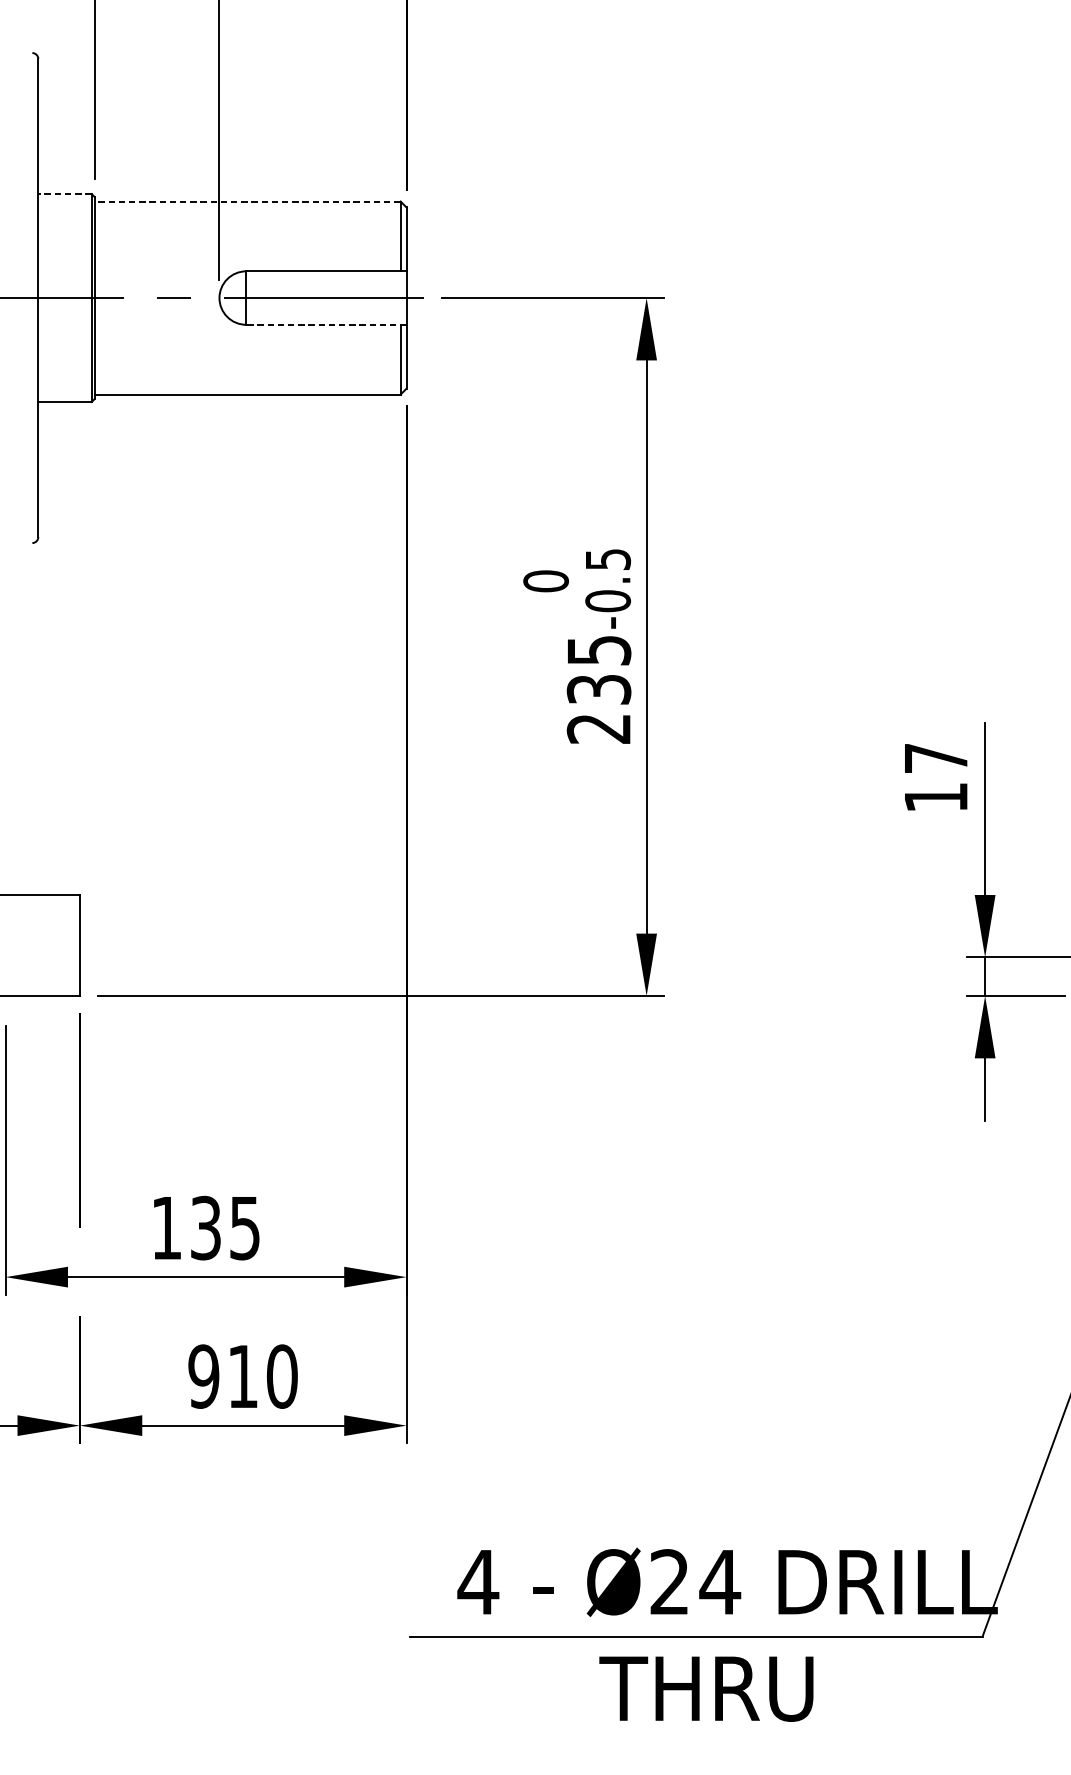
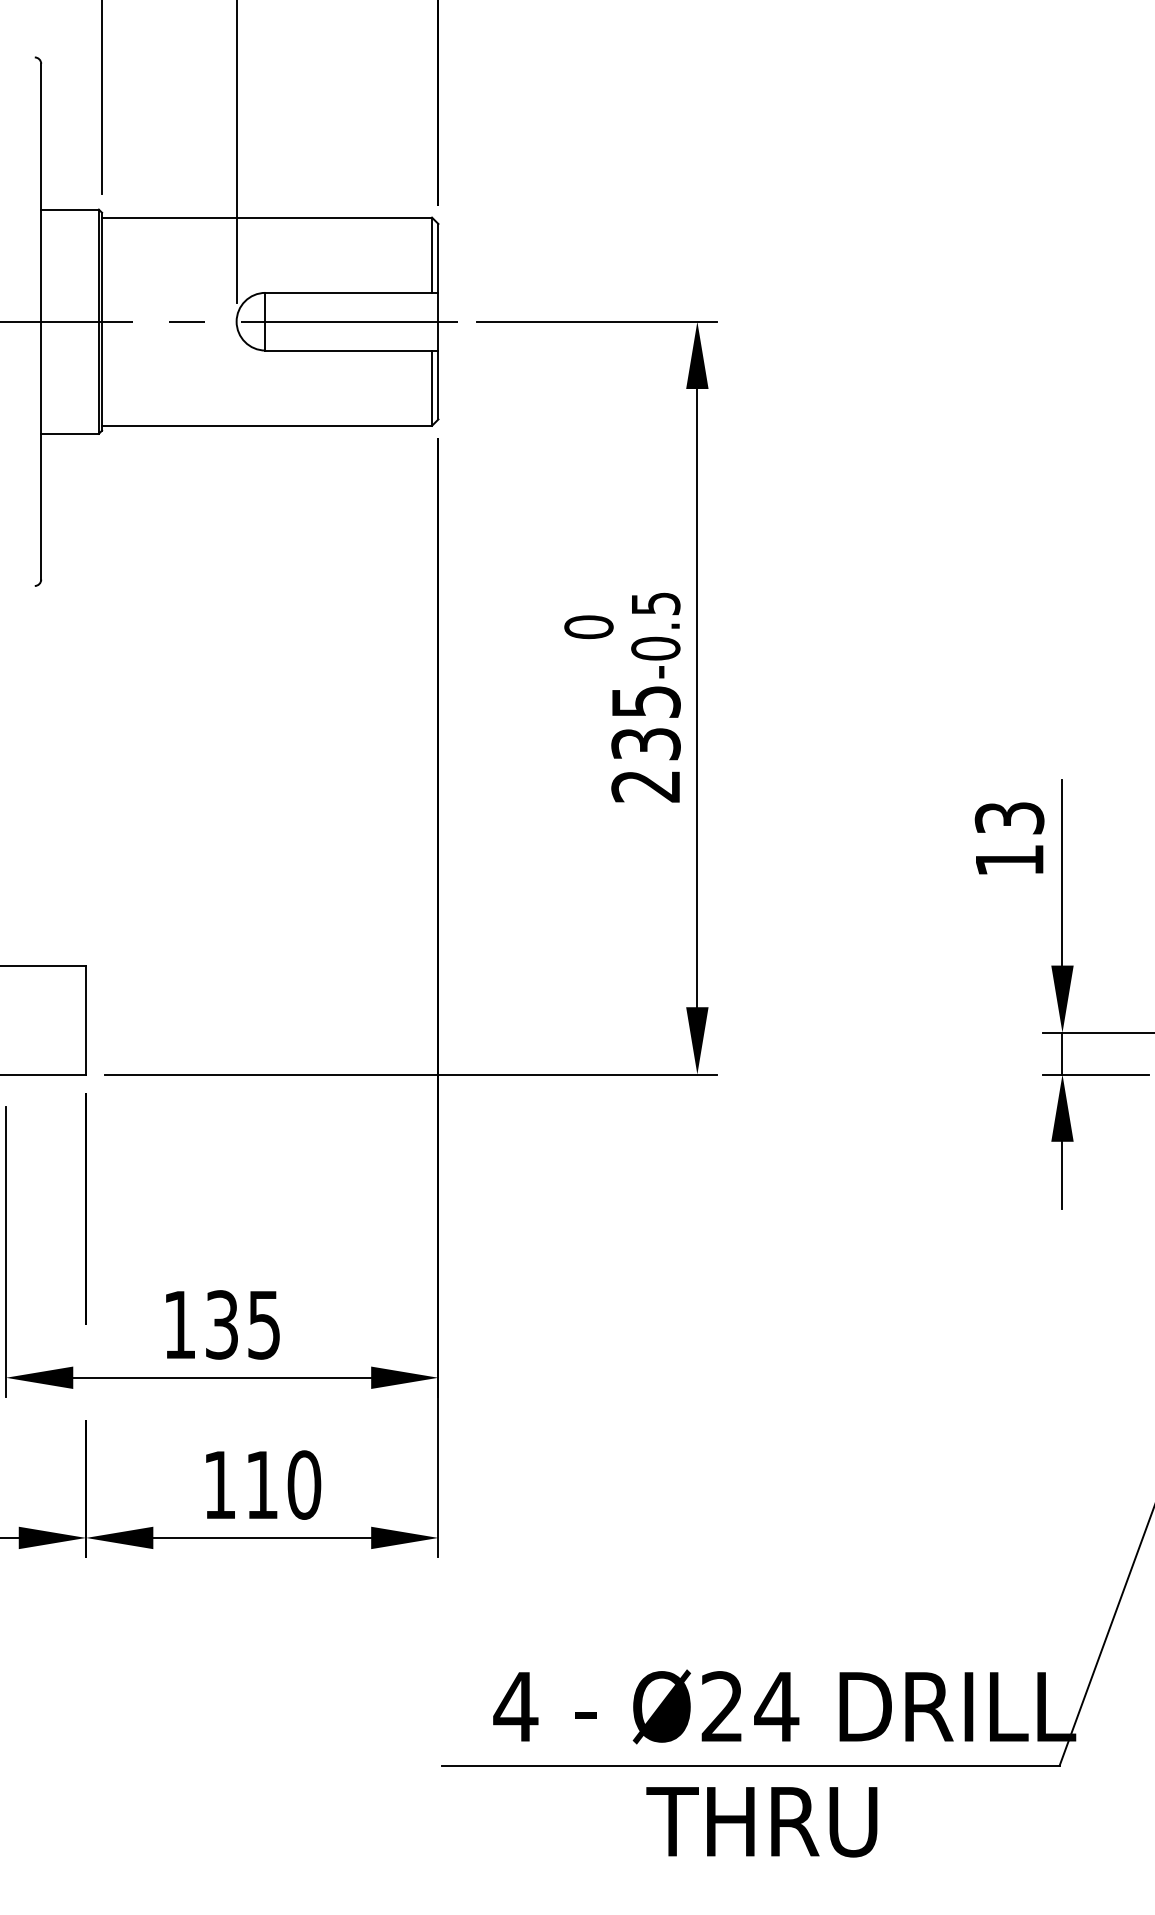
line: (65, 194) -> (70, 209), dashed -> solid
line: (248, 201) -> (267, 217), dashed -> solid
line: (325, 324) -> (351, 350), dashed -> solid
text: (936, 758) -> (1009, 818), 17 -> 13
text: (203, 1376) -> (219, 1484), 910 -> 110

